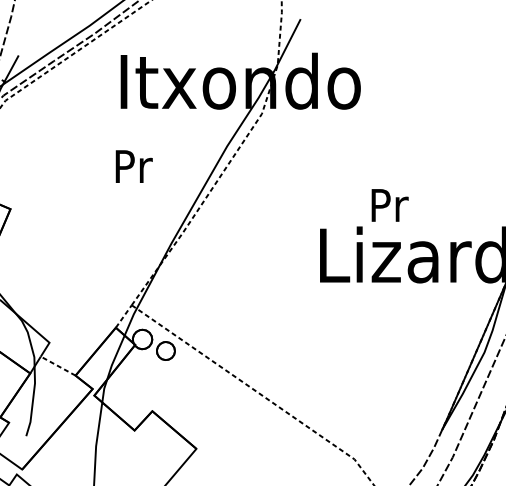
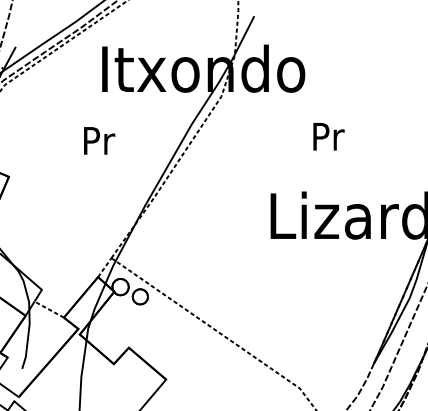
text: (134, 166) -> (99, 140), moved
text: (389, 205) -> (328, 136), moved

